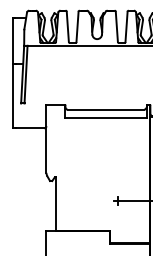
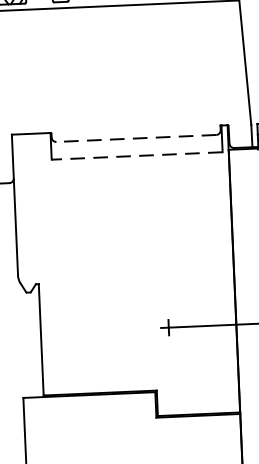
line: (105, 109) -> (135, 138), solid -> dashed
line: (105, 118) -> (136, 156), solid -> dashed

